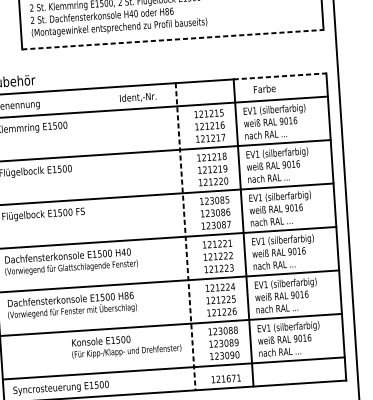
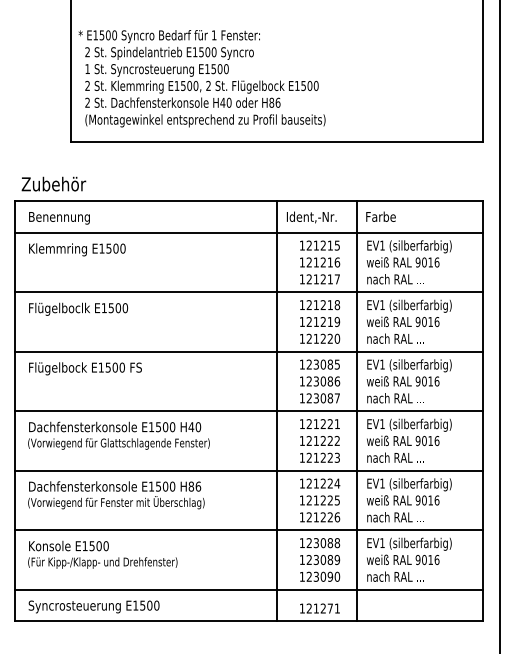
line: (173, 39) -> (277, 141), dashed -> solid
line: (280, 76) -> (420, 201), dashed -> solid
text: (264, 88) -> (380, 216), moved
text: (138, 97) -> (311, 217), moved
line: (185, 236) -> (277, 411), dashed -> solid
text: (126, 345) -> (102, 554), moved
text: (228, 378) -> (323, 608), 121671 -> 121271

